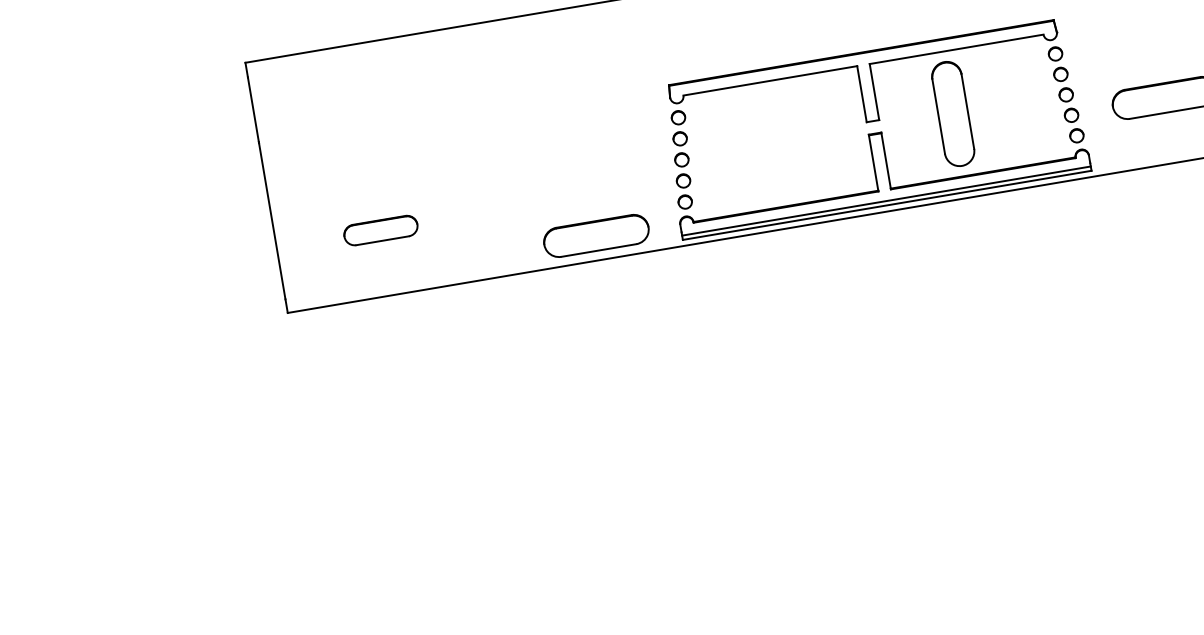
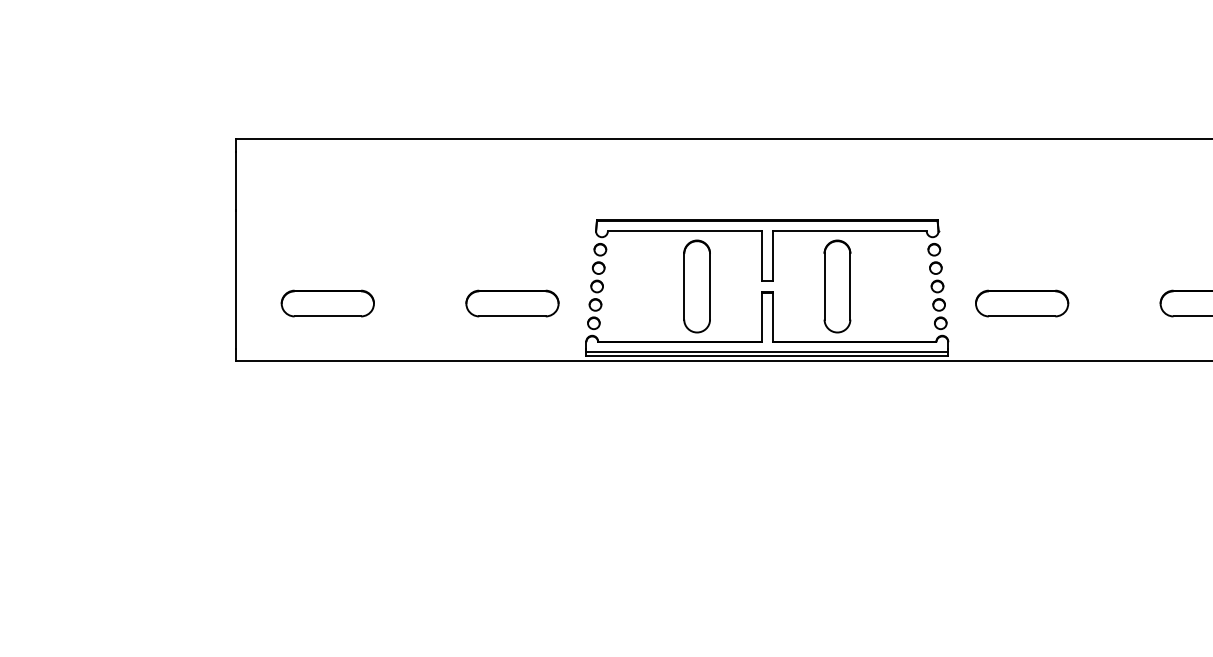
part: (794, 140) -> (696, 286), added
part: (380, 230) -> (327, 303), size x1.43
part: (596, 235) -> (512, 303), moved

